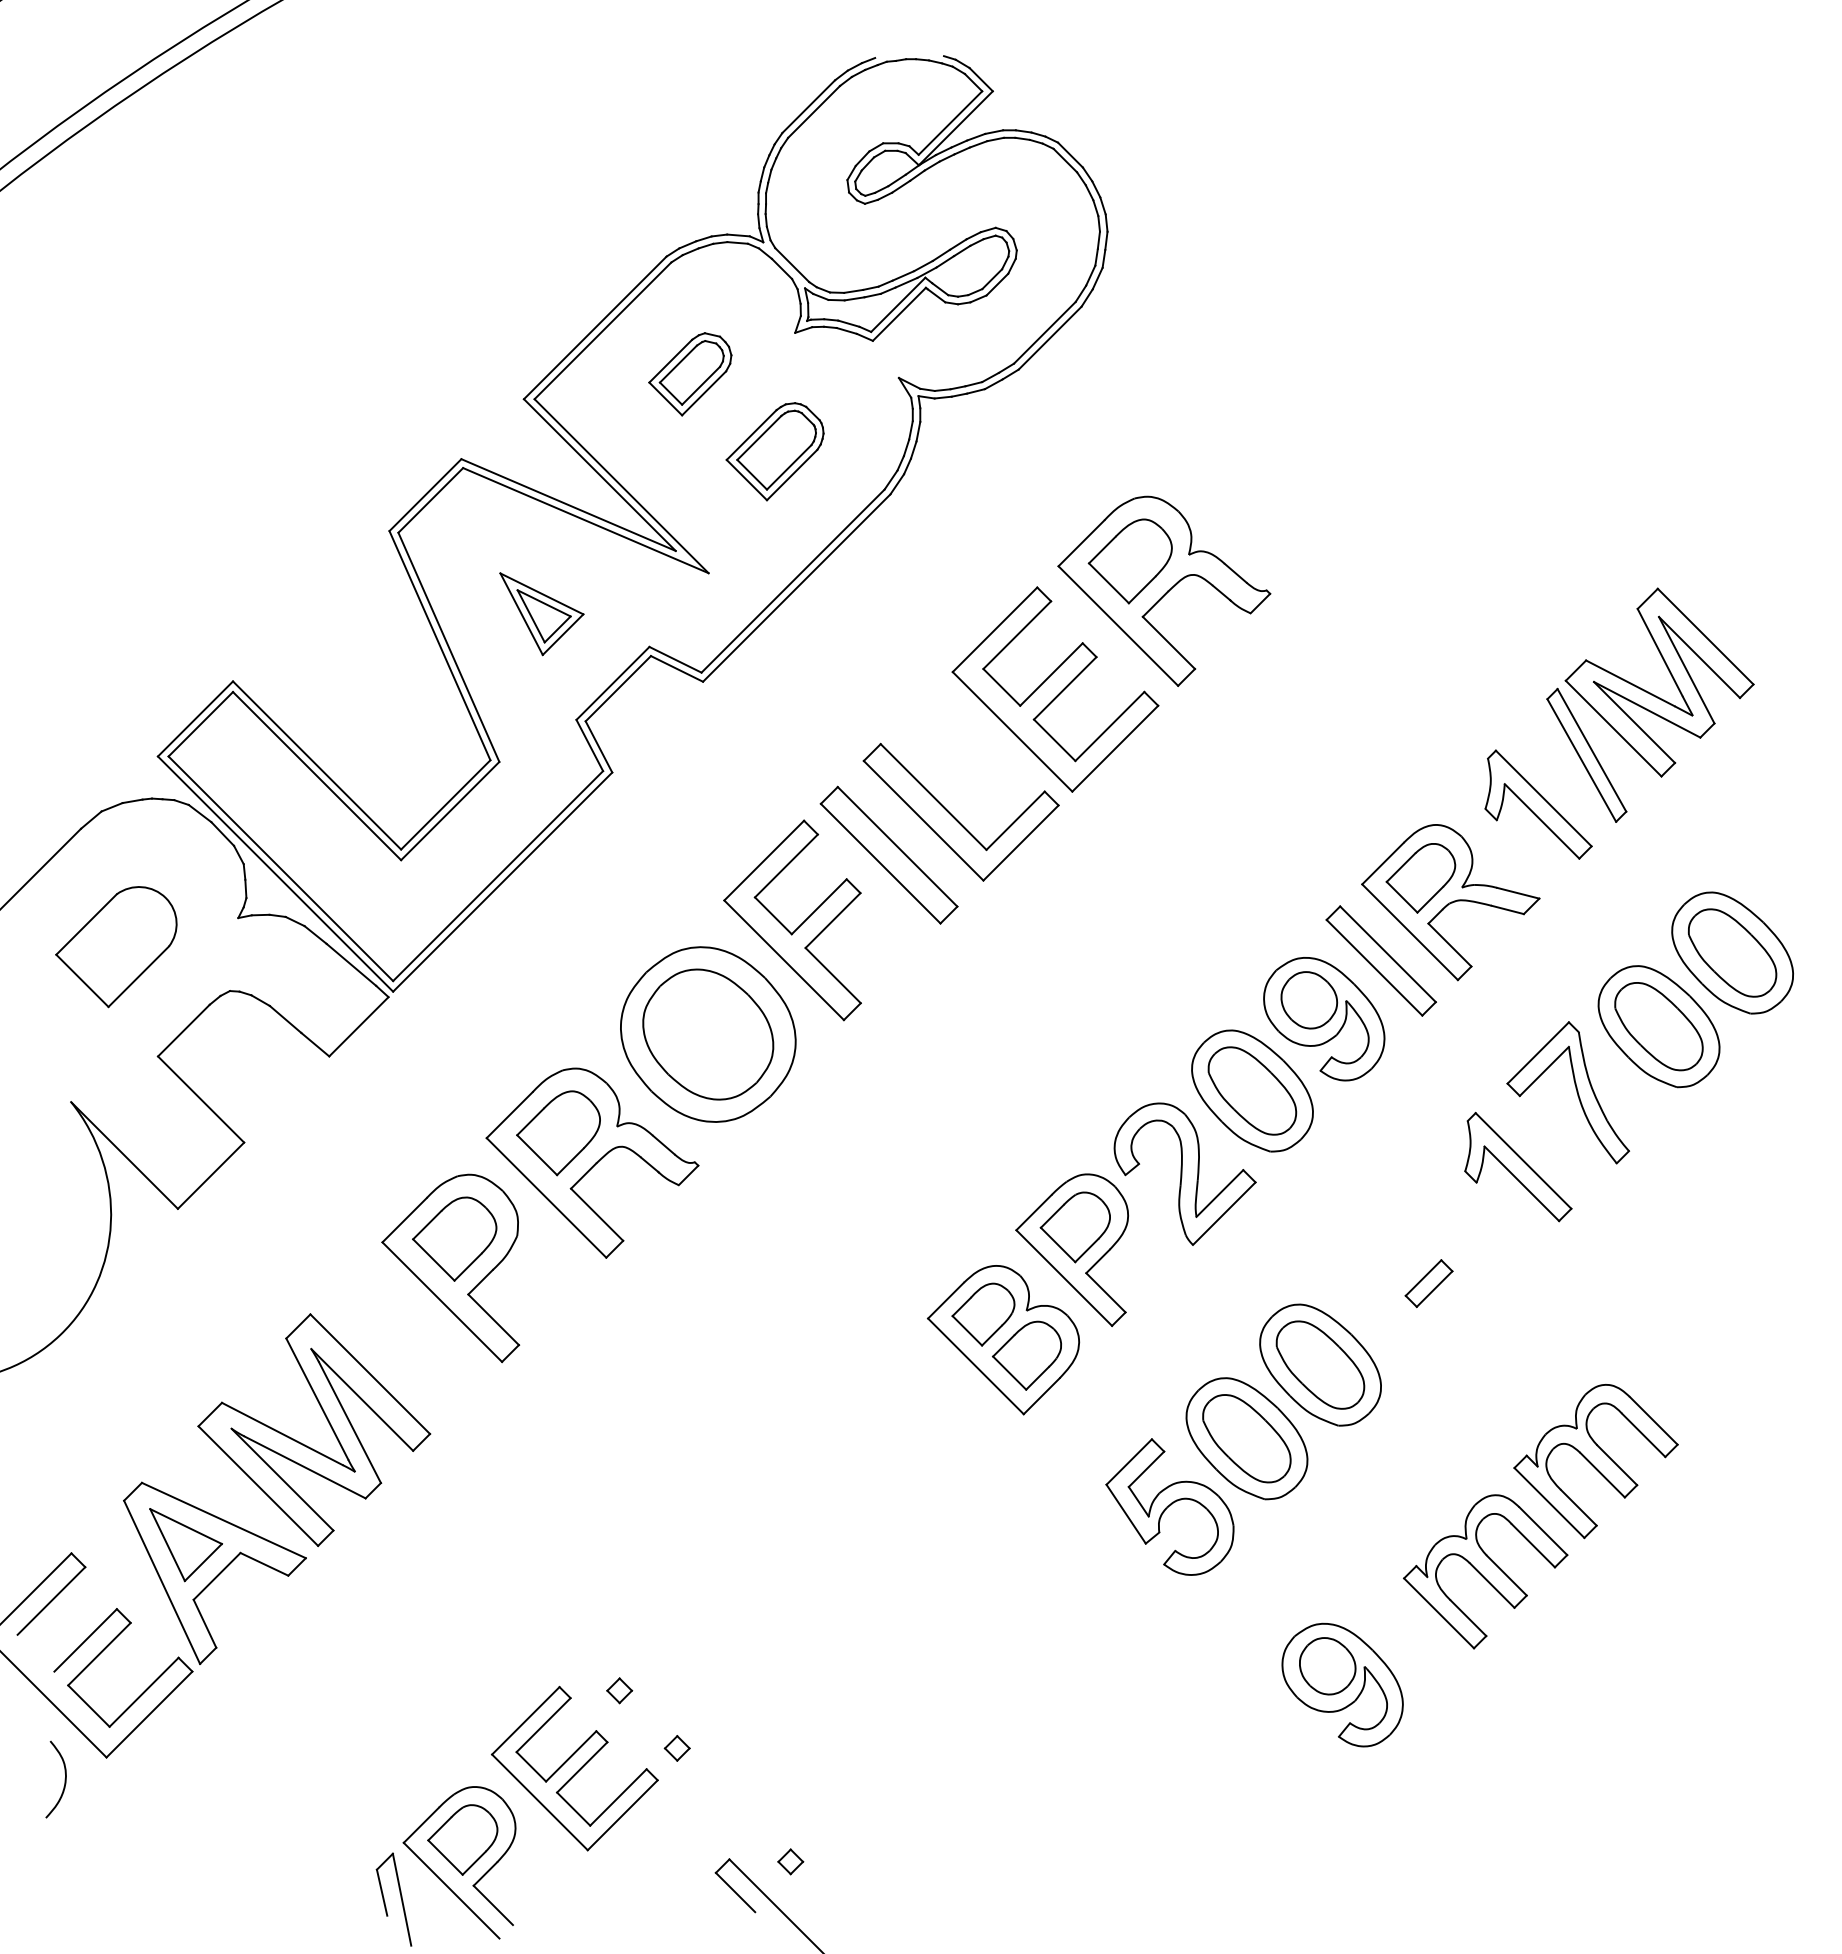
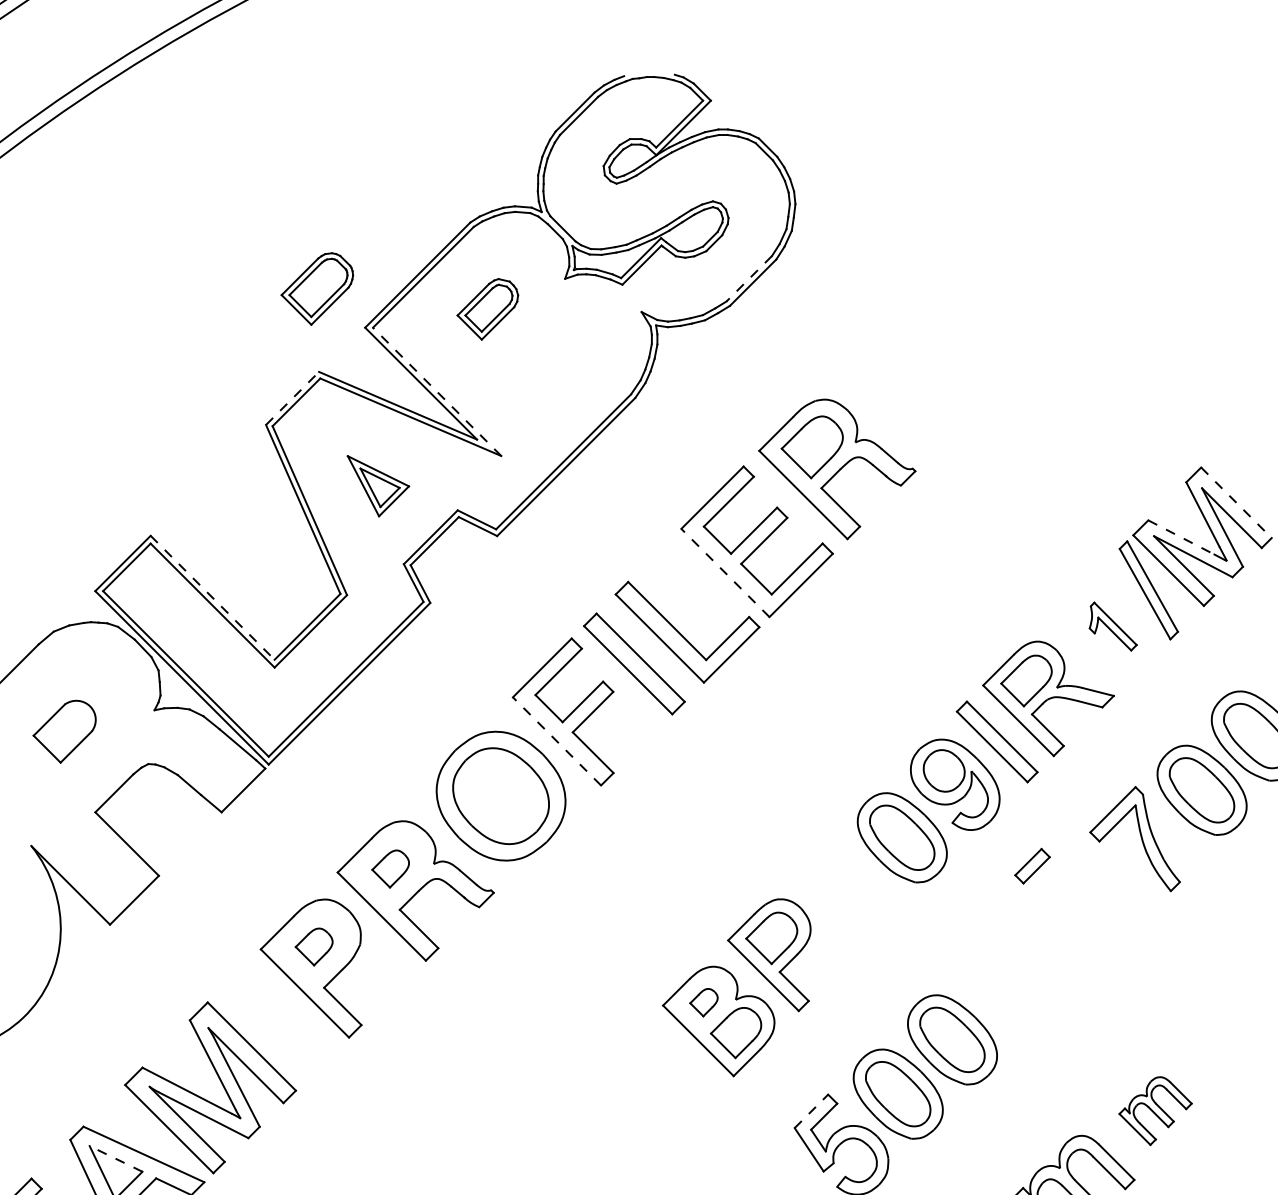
line: (1044, 332) -> (748, 278), solid -> dashed
part: (774, 451) -> (316, 288), moved
line: (621, 485) -> (437, 391), solid -> dashed
line: (425, 495) -> (292, 398), solid -> dashed
line: (1705, 636) -> (1236, 502), solid -> dashed
line: (1630, 683) -> (1181, 537), solid -> dashed
line: (1012, 731) -> (725, 572), solid -> dashed
line: (317, 765) -> (212, 597), solid -> dashed
part: (1538, 804) -> (1113, 626), size x0.6
part: (116, 947) -> (64, 731), size x0.7
line: (784, 960) -> (557, 741), solid -> dashed
part: (558, 1133) -> (390, 869), size x0.6
part: (1518, 1167) -> (1098, 894), removed
part: (1184, 1173) -> (852, 898), removed
part: (454, 1238) -> (313, 946), size x0.6
part: (1428, 1283) -> (1032, 866), moved
part: (983, 1314) -> (704, 1002), size x0.6
line: (1129, 1461) -> (811, 1110), solid -> dashed
part: (1595, 1461) -> (1155, 1110), size x0.6
line: (186, 1526) -> (116, 1158), solid -> dashed

